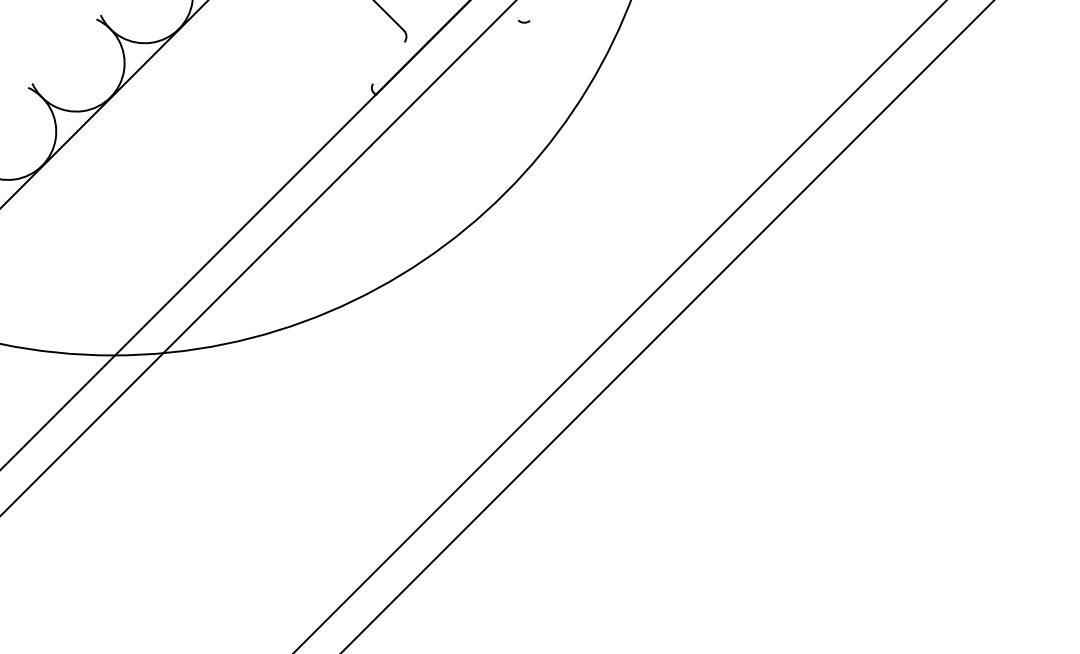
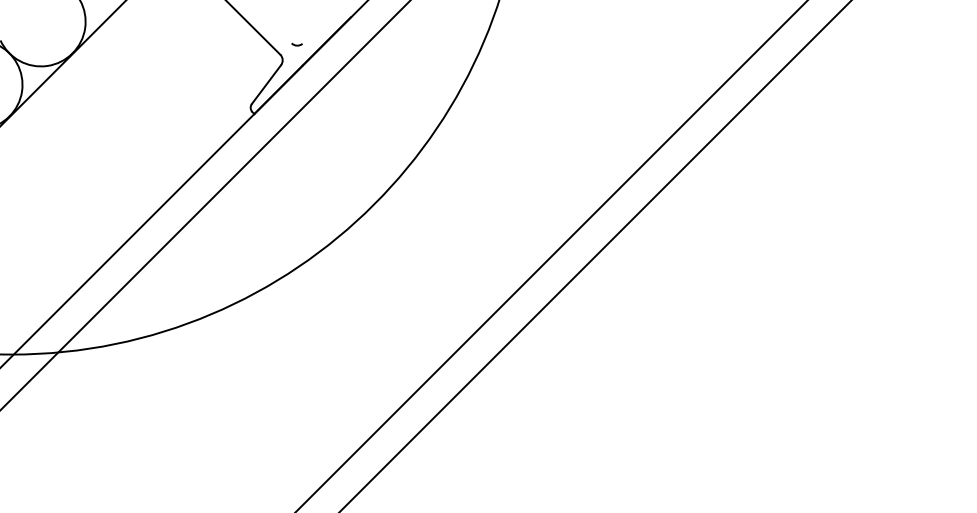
arc: (524, 21) -> (297, 44), moved
line: (388, 62) -> (266, 84), added

